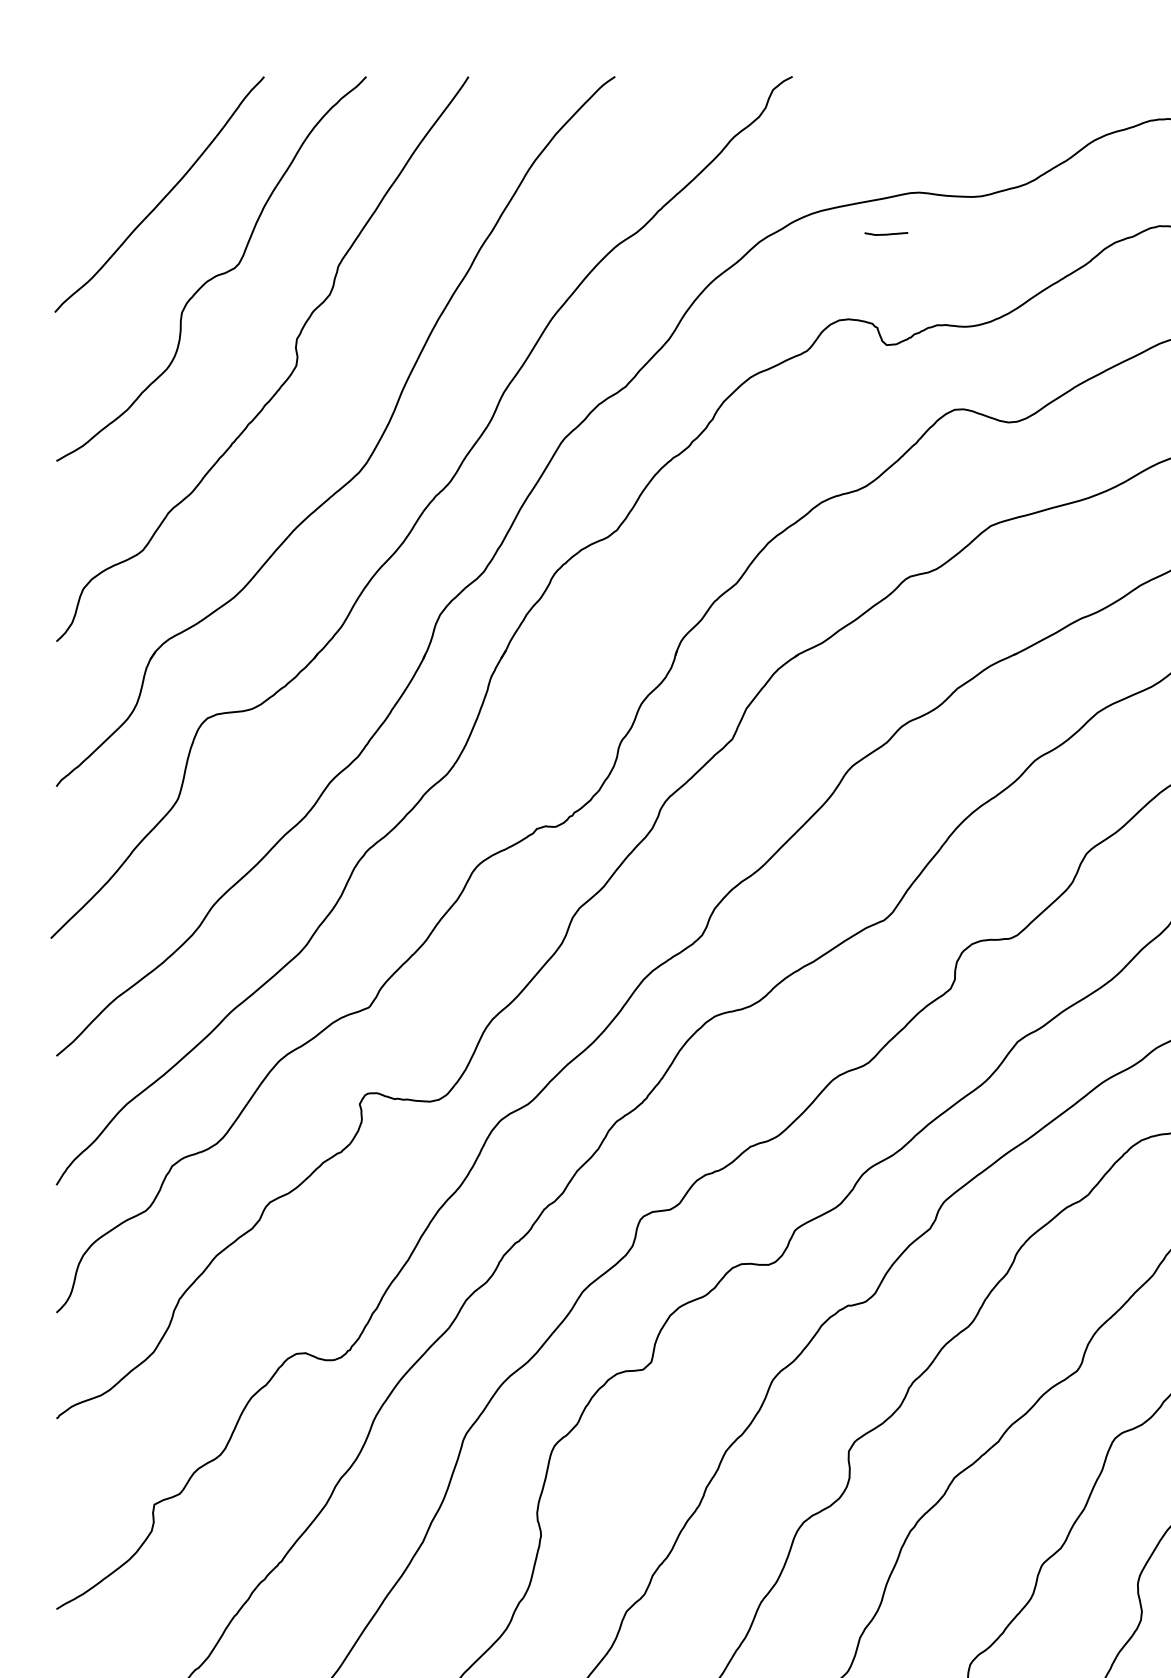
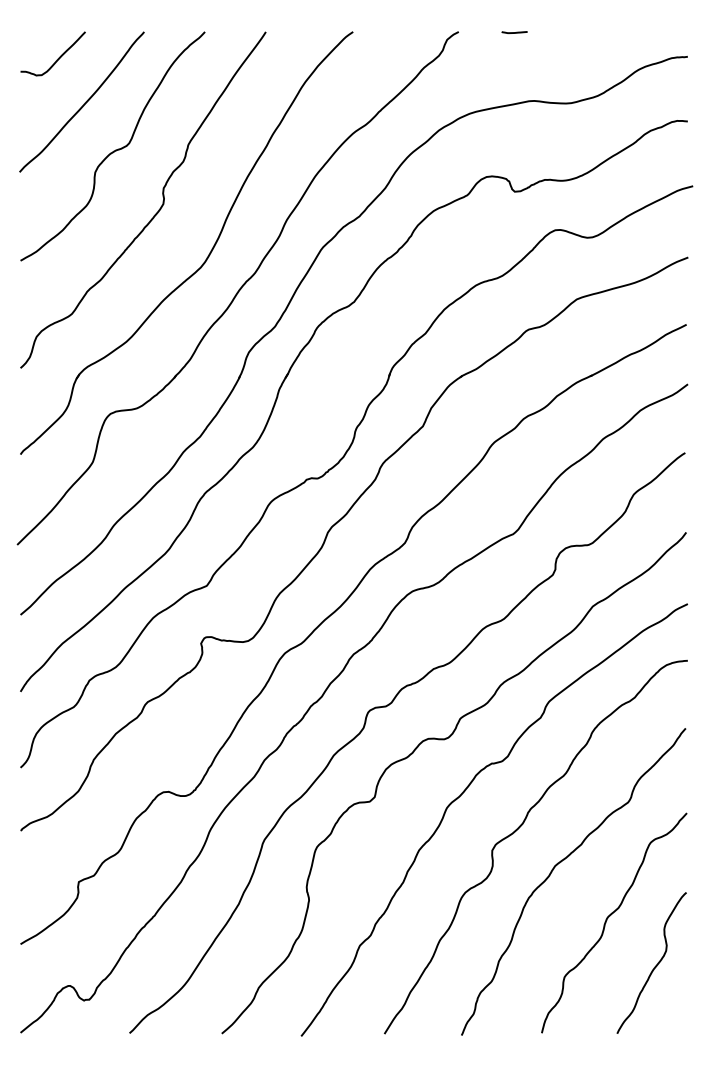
curve: (118, 121) -> (57, 58), added
line: (886, 233) -> (514, 32), moved

